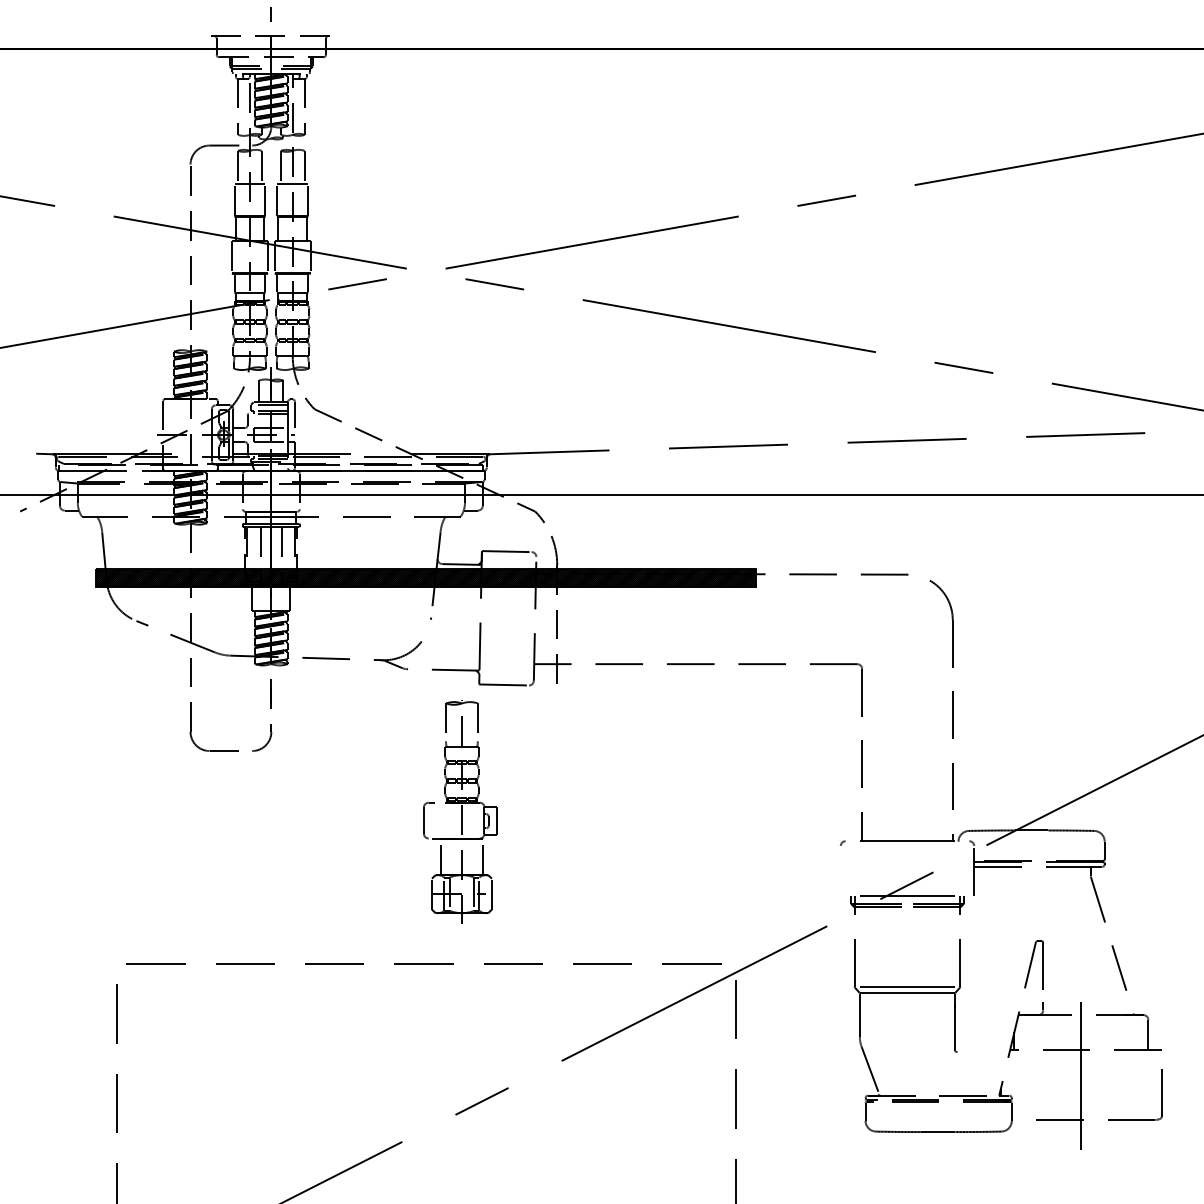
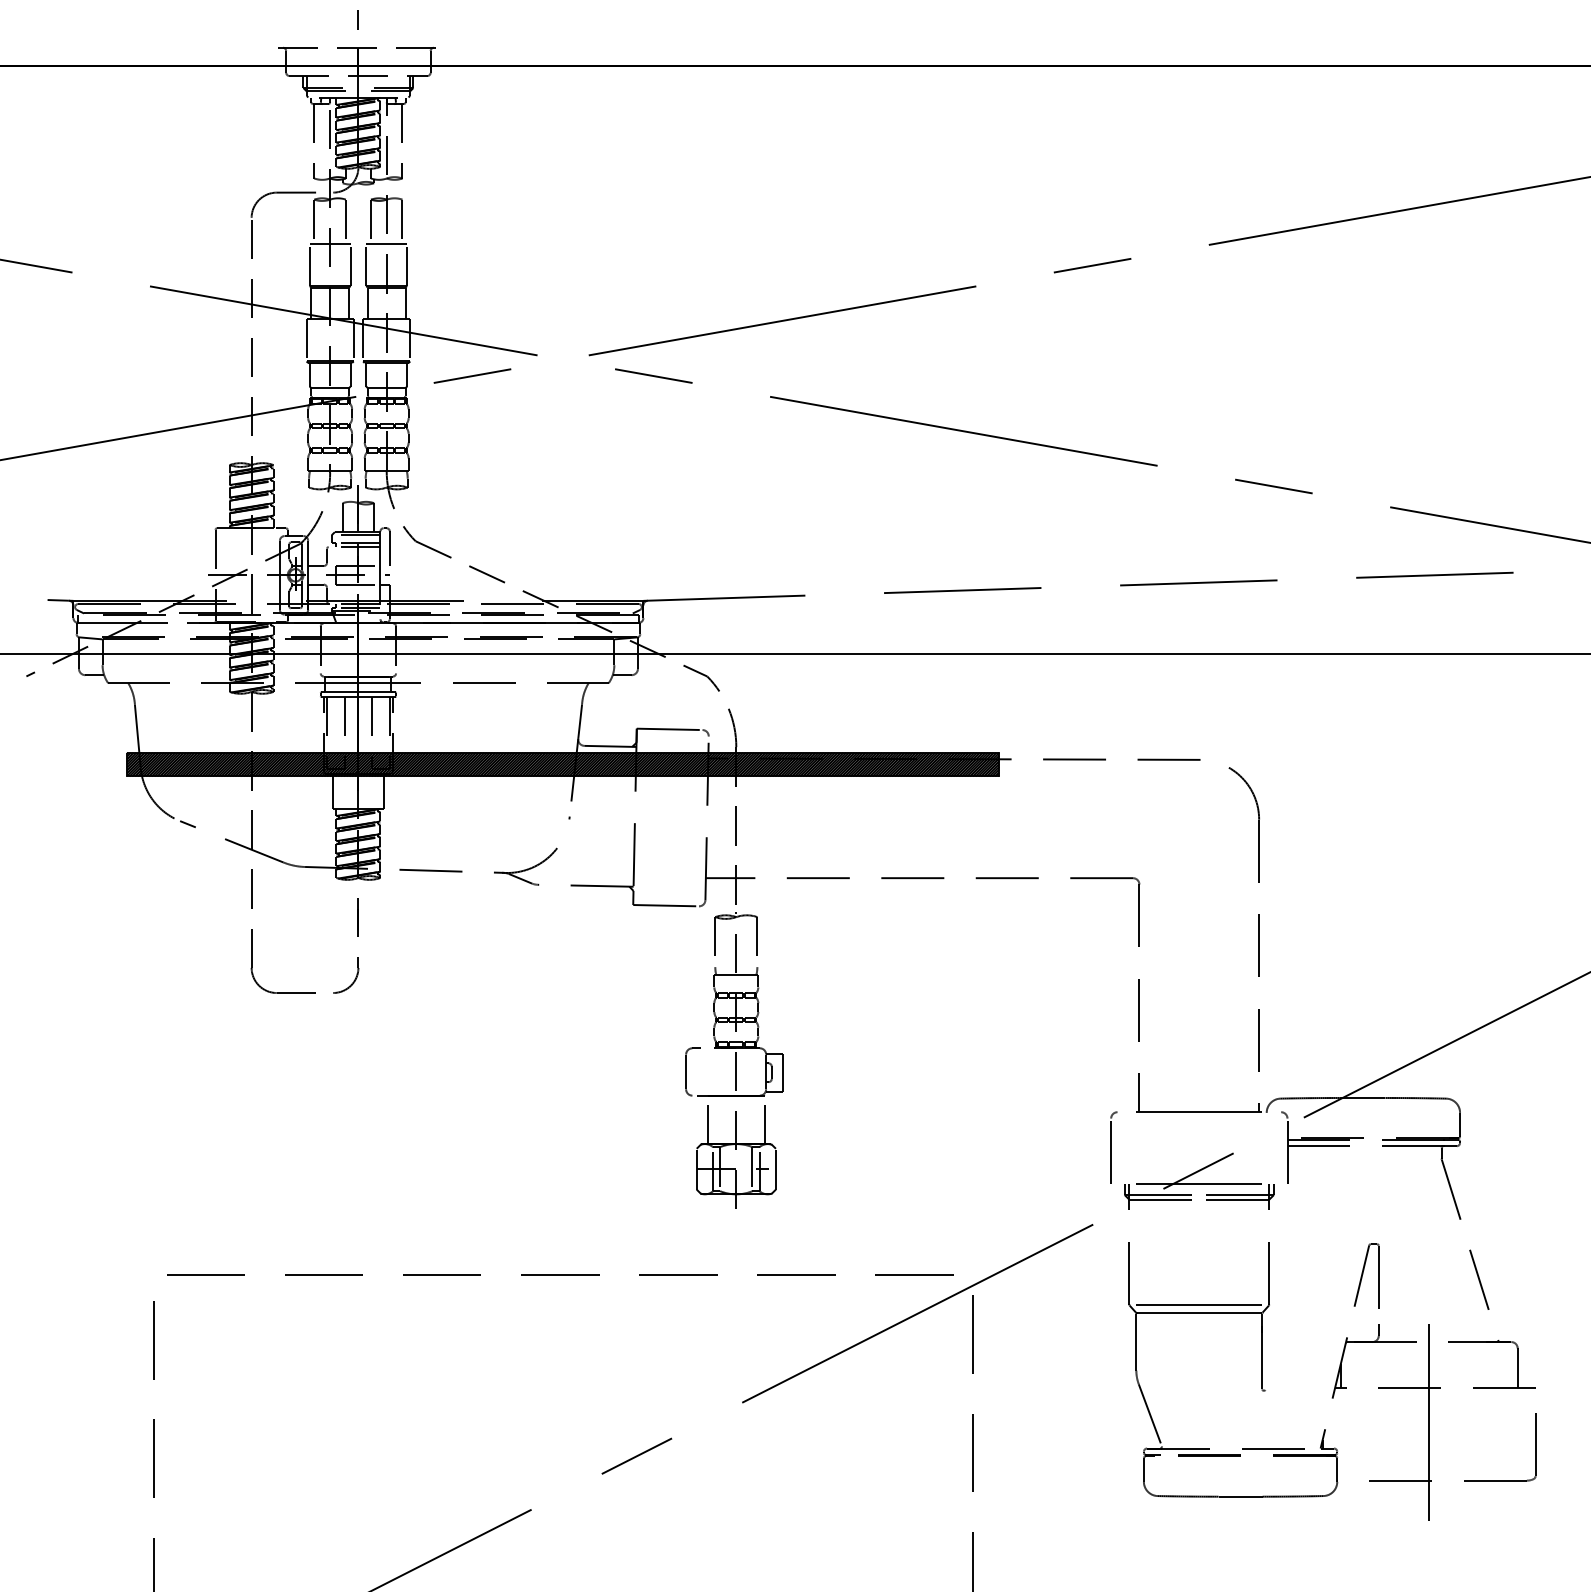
part: (460, 811) -> (734, 1060), moved
line: (841, 870) -> (1111, 1151), added

